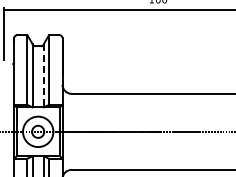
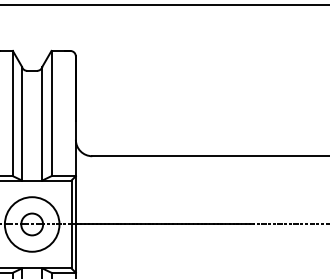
line: (43, 75) -> (41, 123), dashed -> solid

